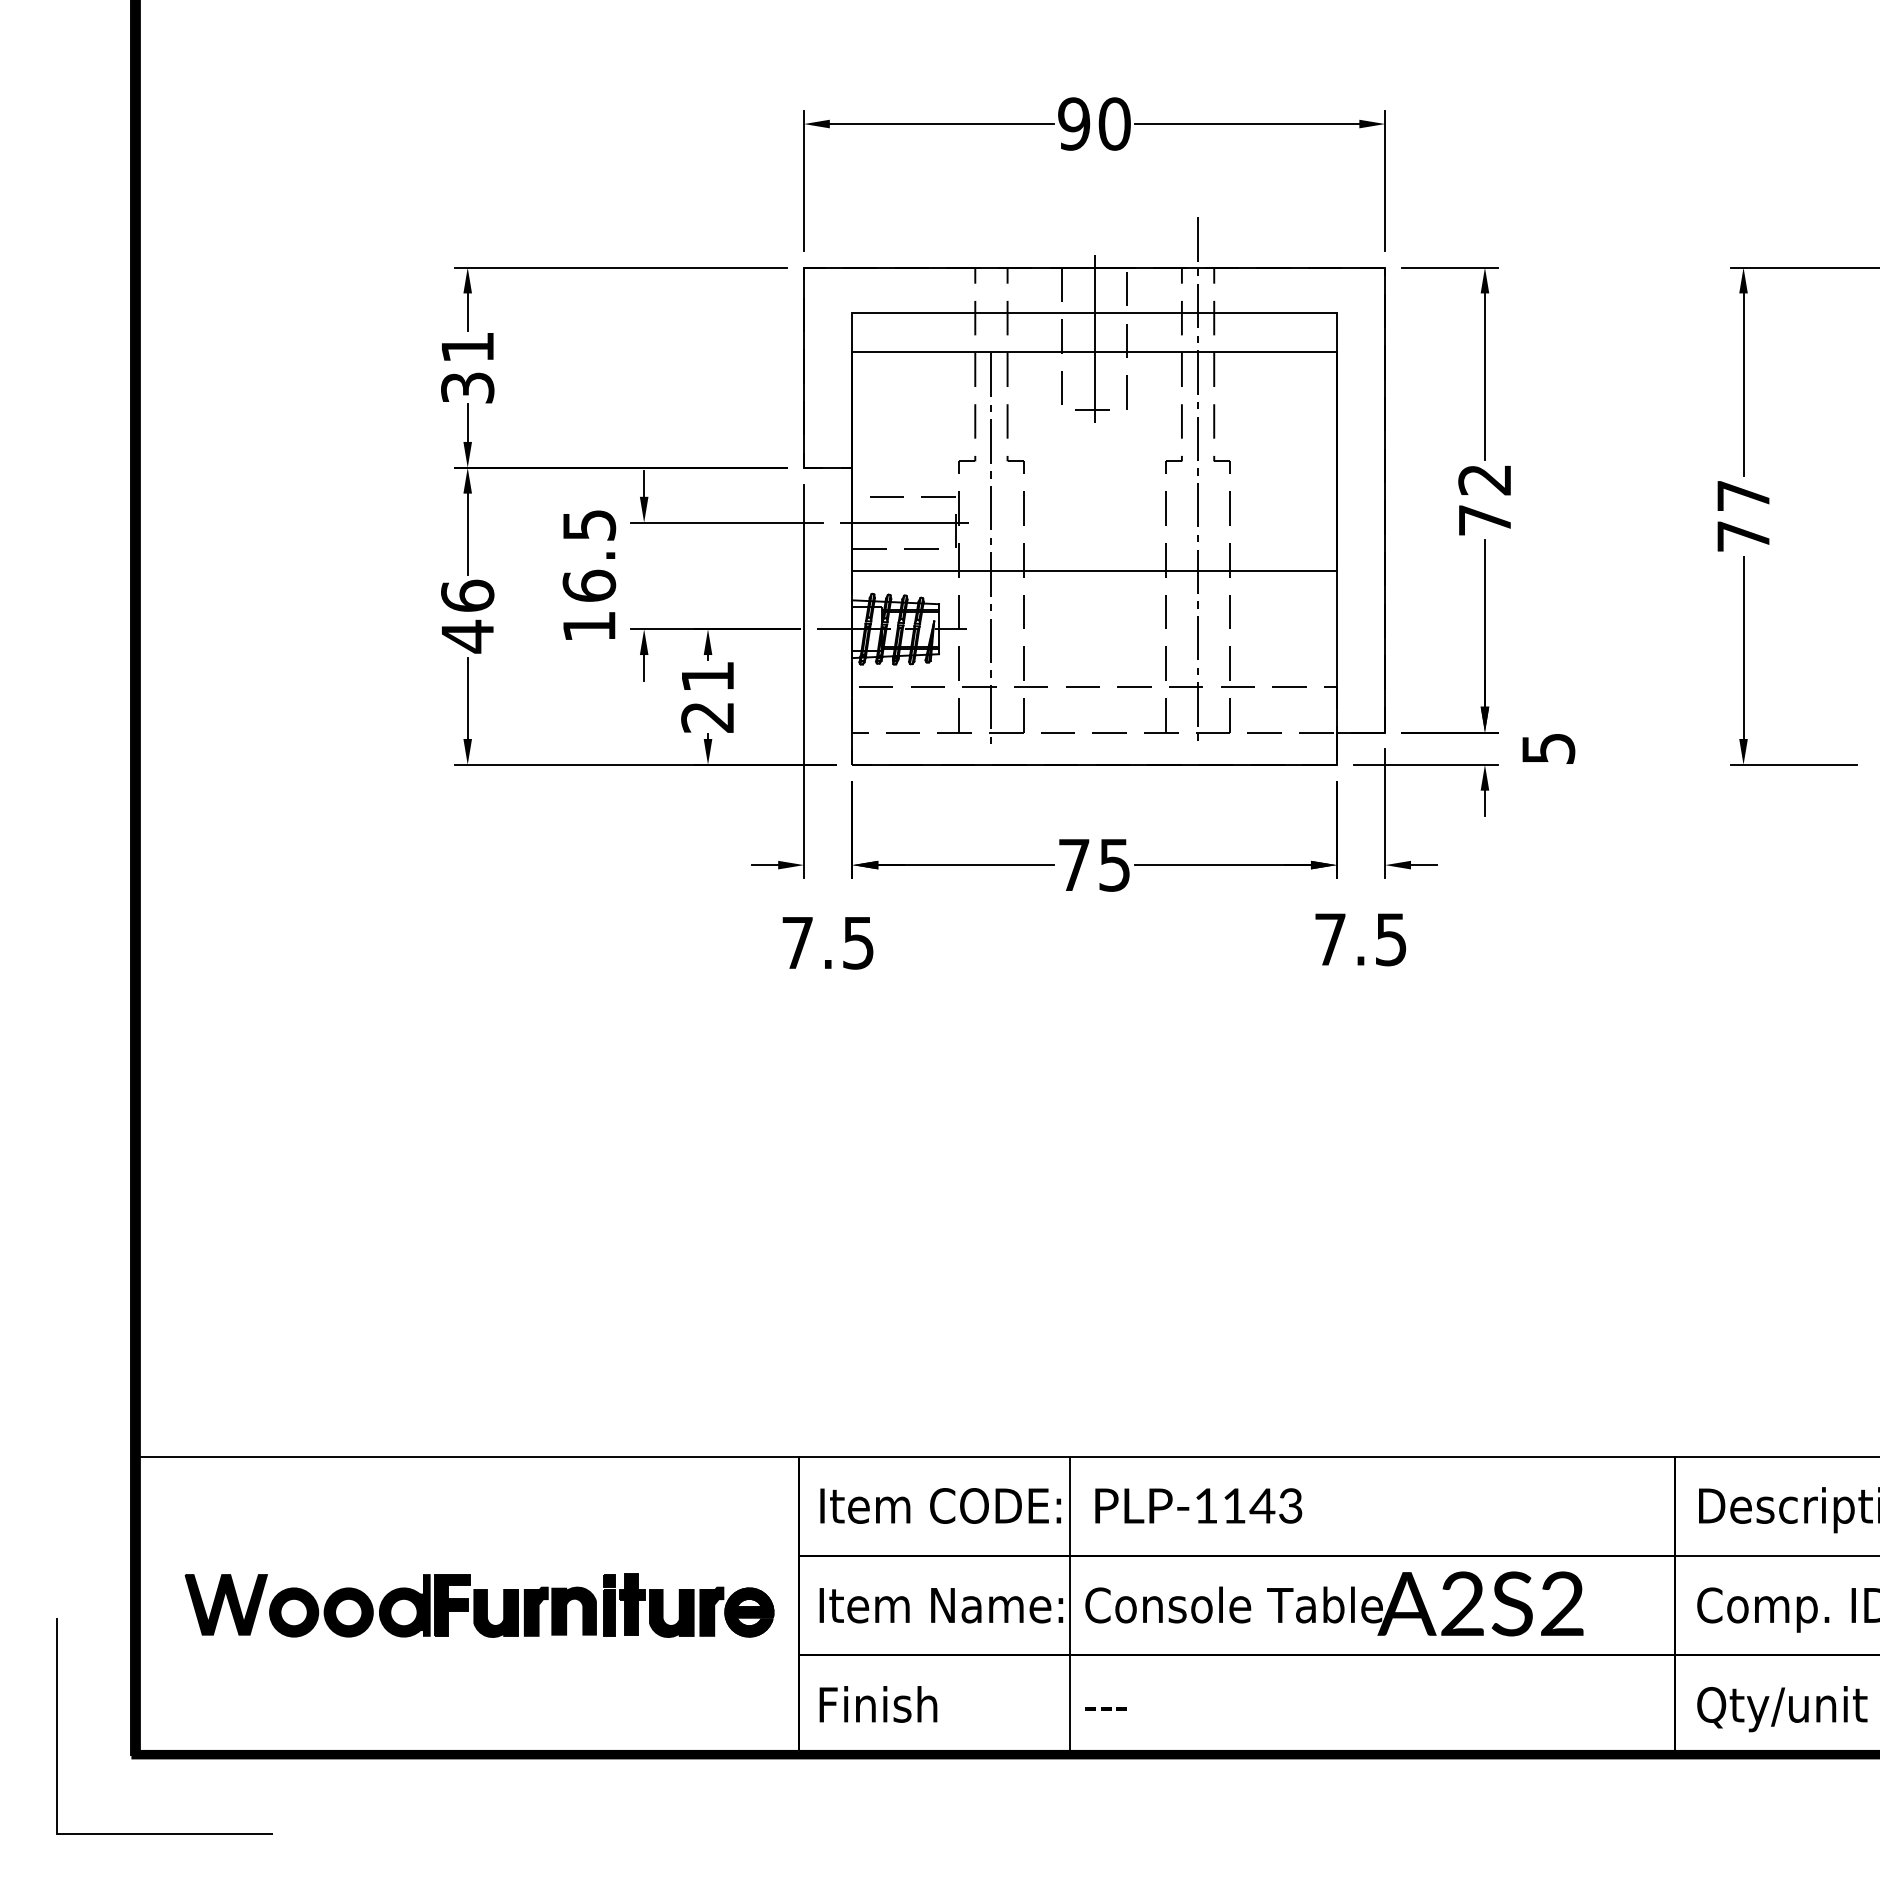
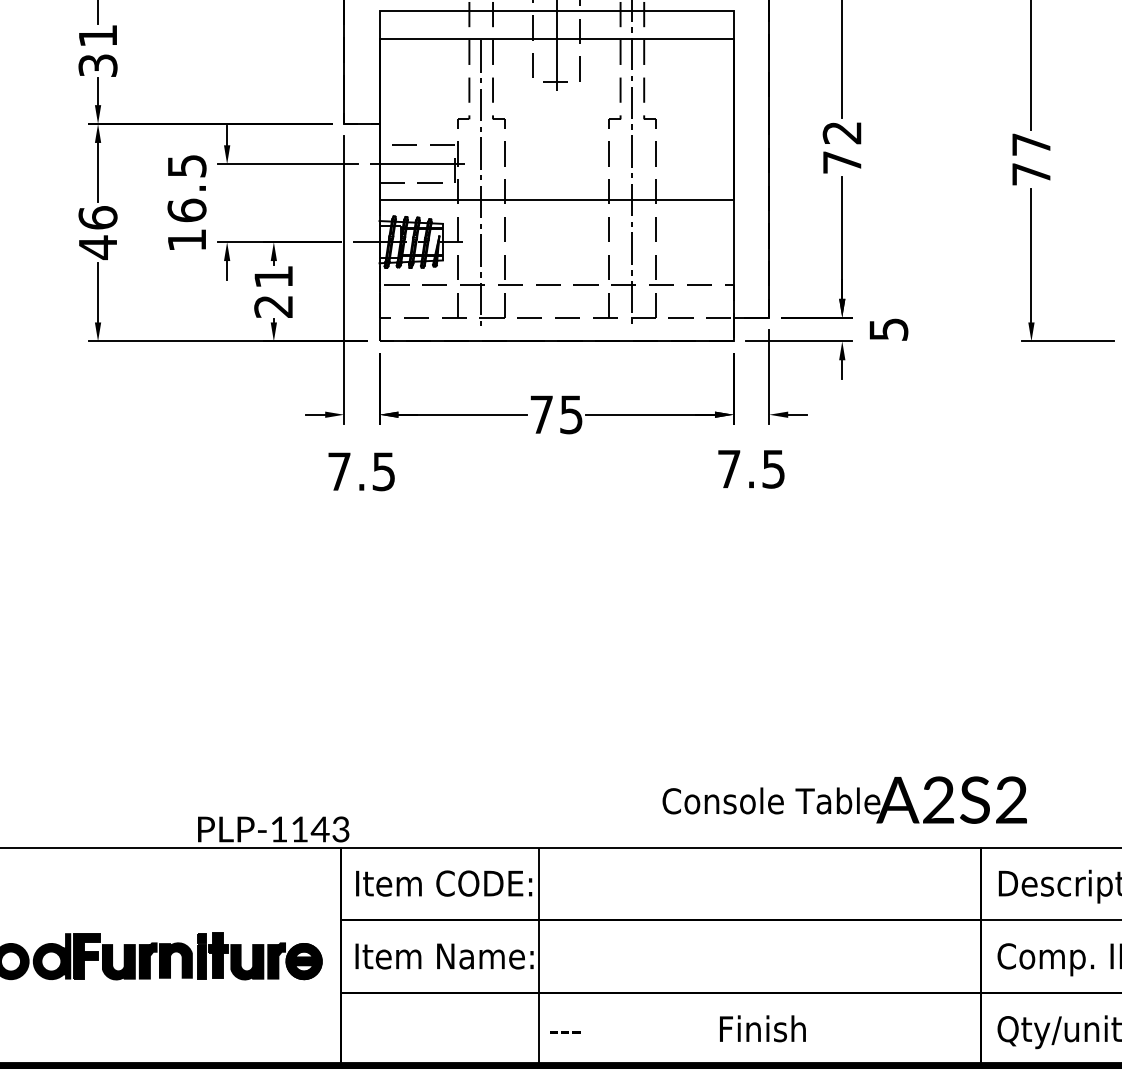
text: (1198, 1505) -> (273, 829), moved
text: (1334, 1603) -> (844, 799), moved
text: (878, 1704) -> (762, 1028), moved

